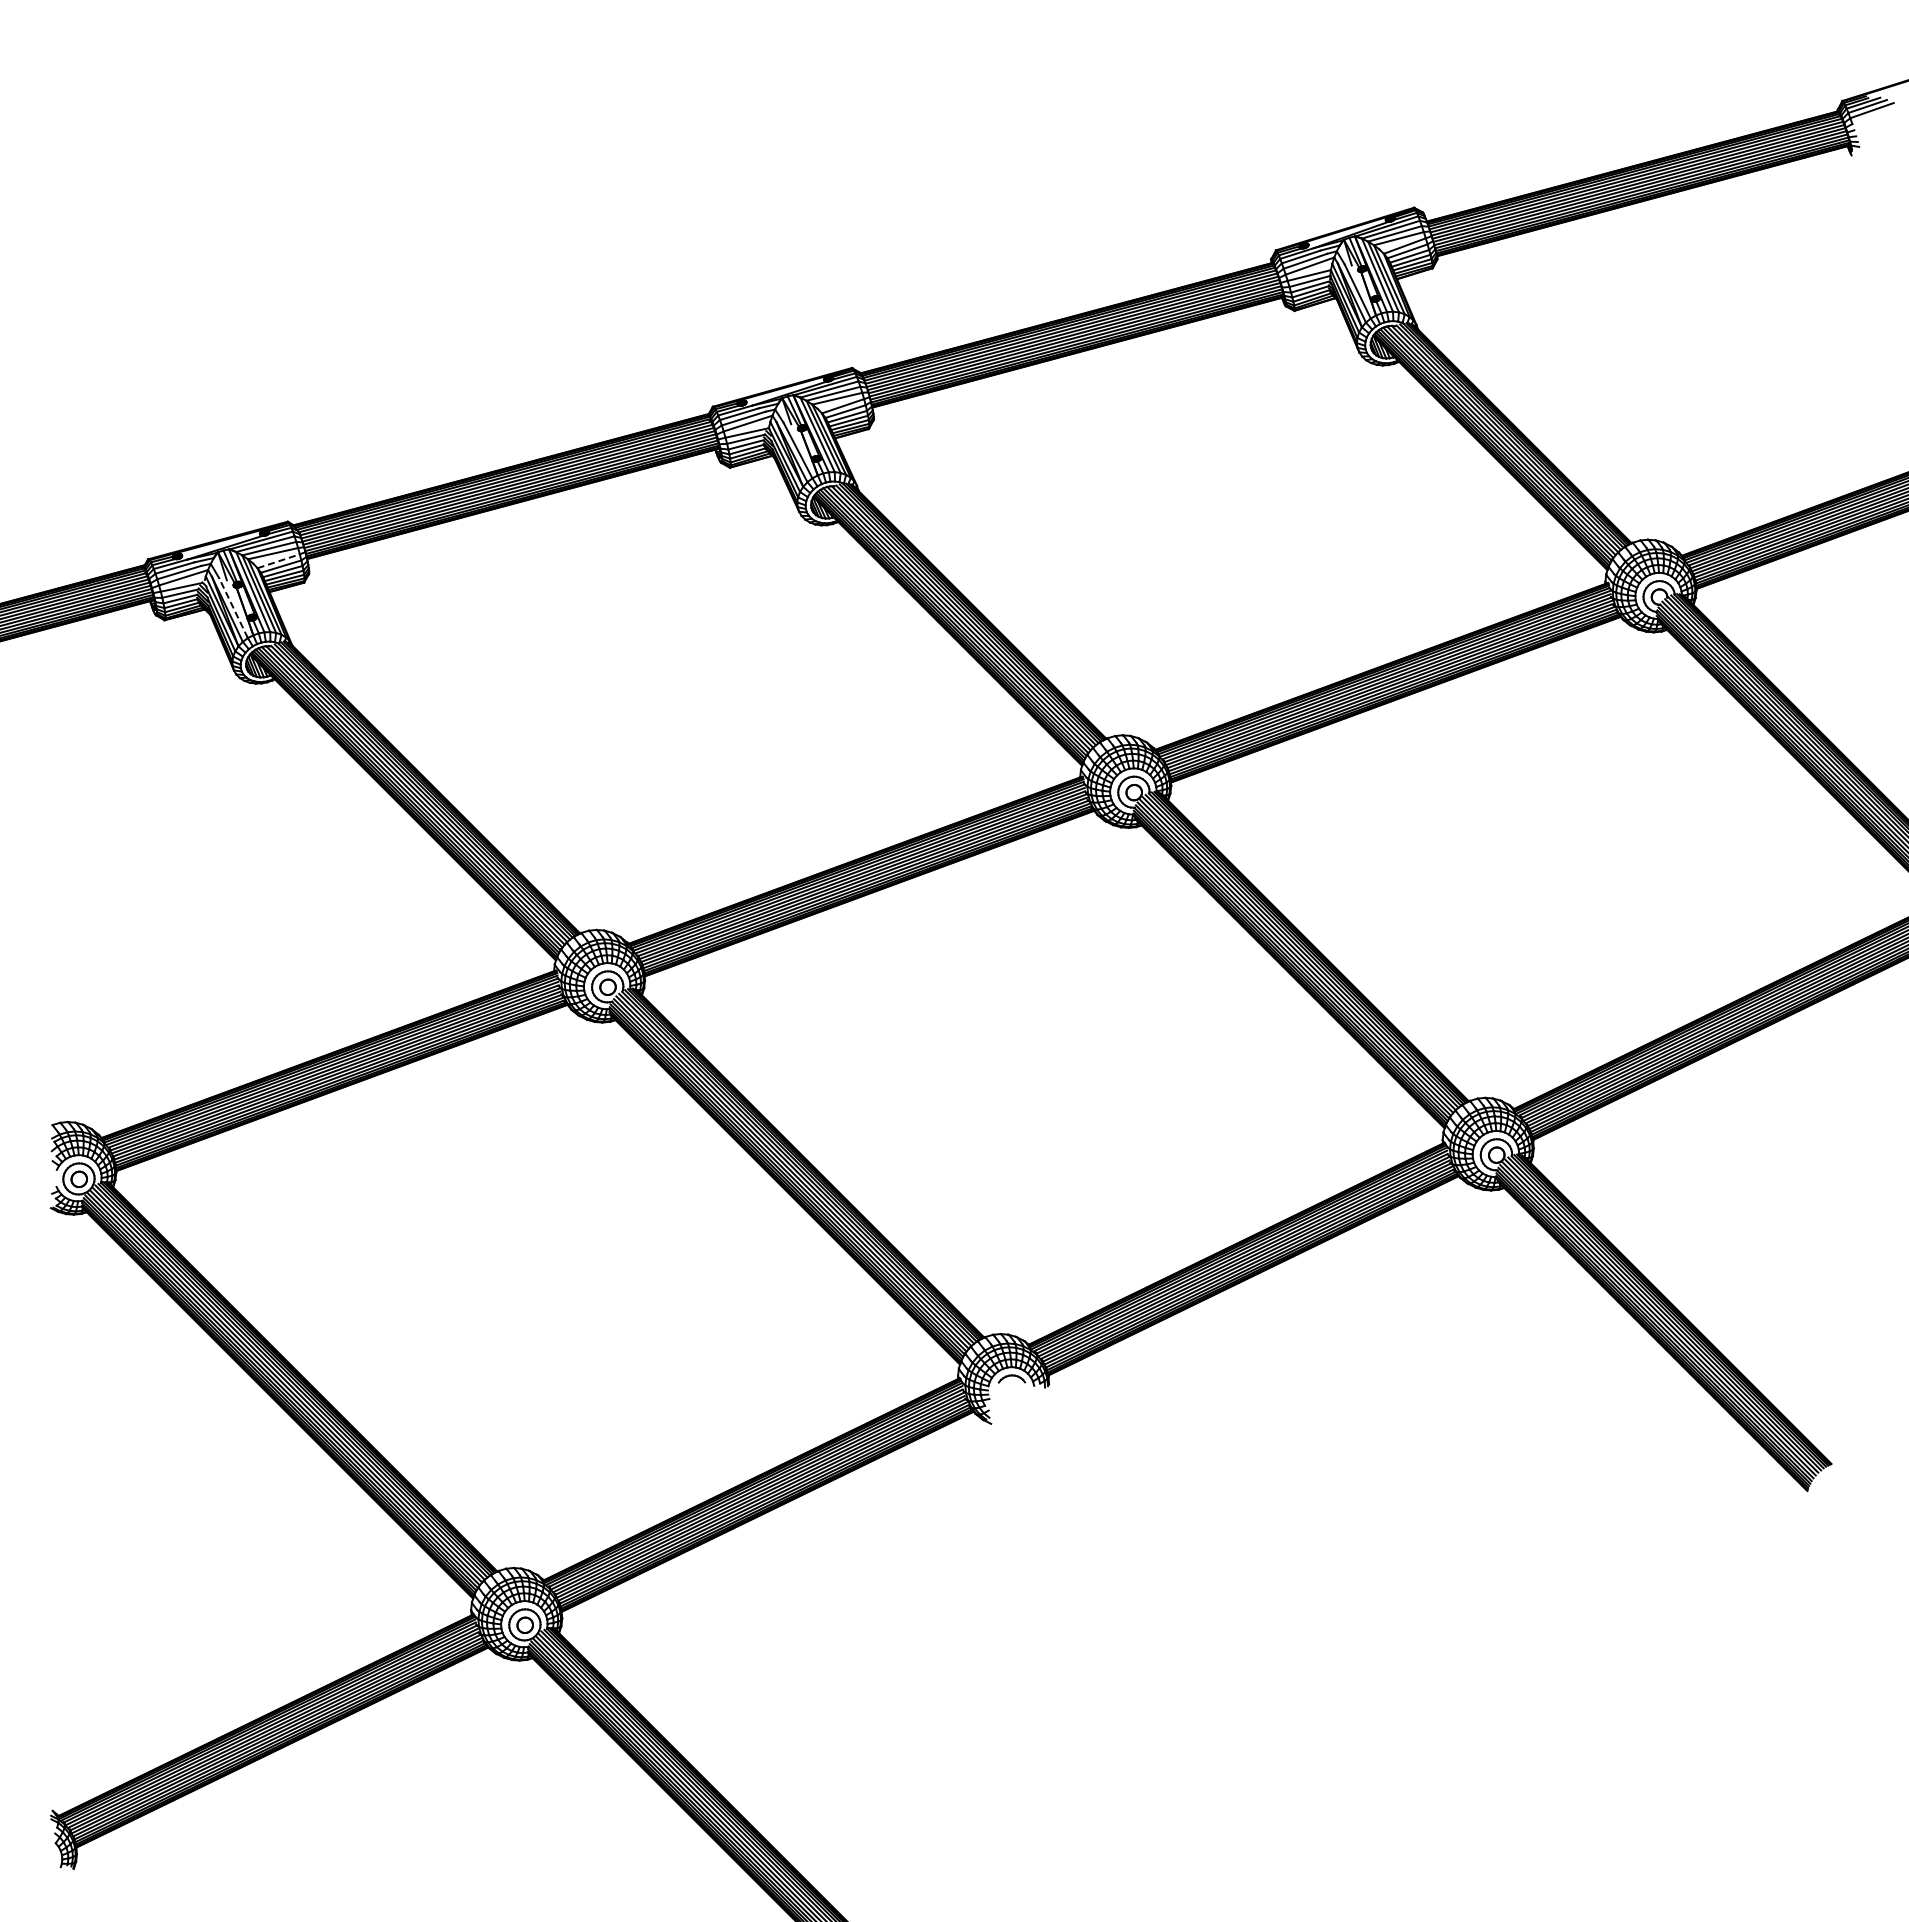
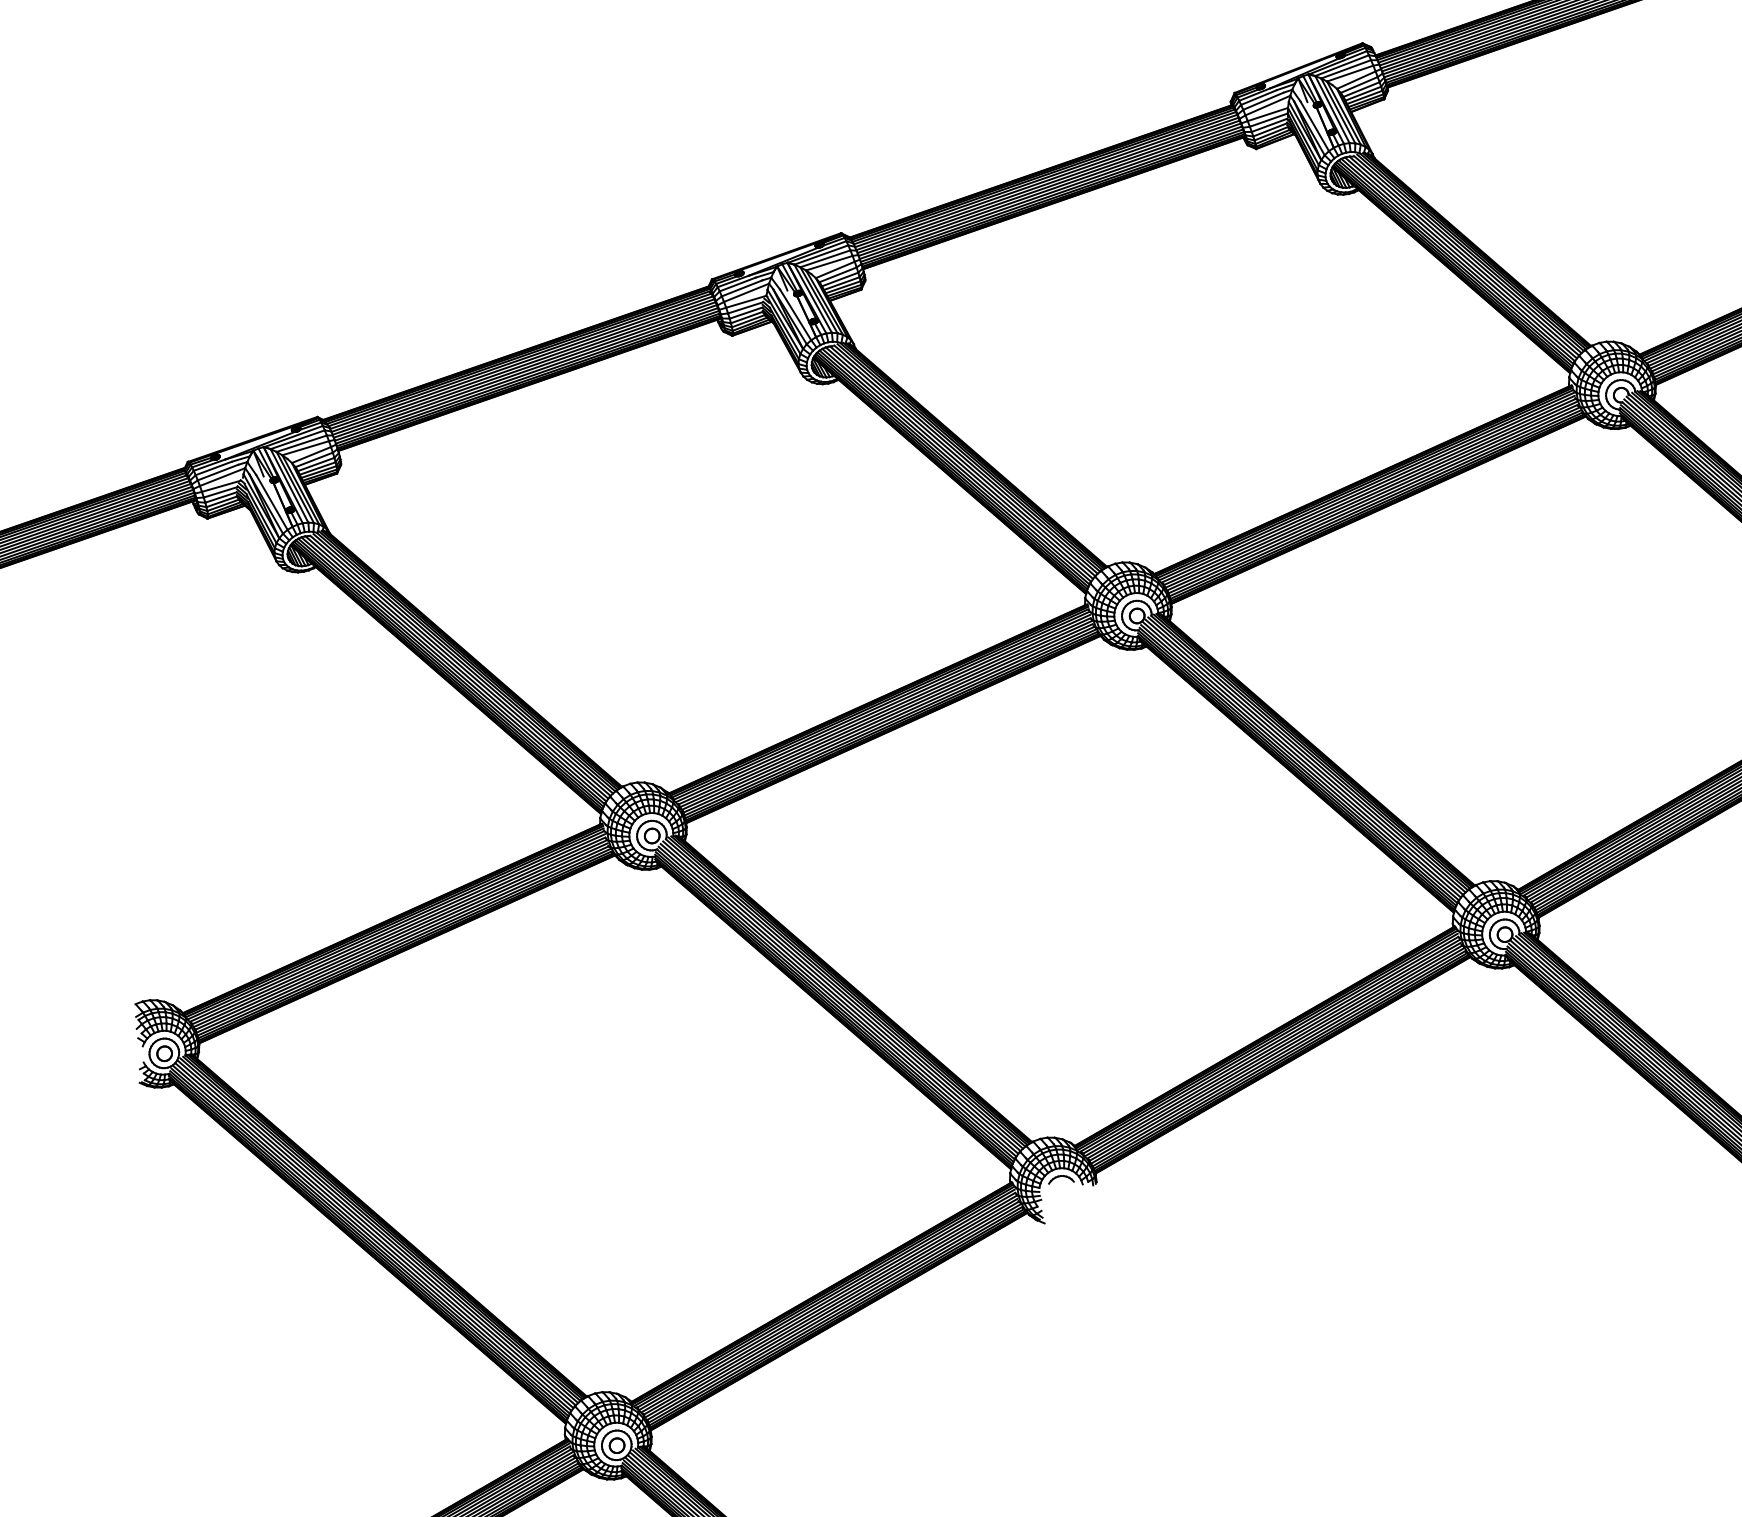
line: (279, 561) -> (312, 455), dashed -> solid
line: (233, 607) -> (271, 501), dashed -> solid

